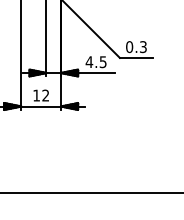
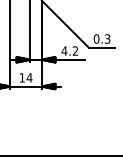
text: (102, 62) -> (74, 51), 4.5 -> 4.2
text: (45, 95) -> (29, 77), 12 -> 14

